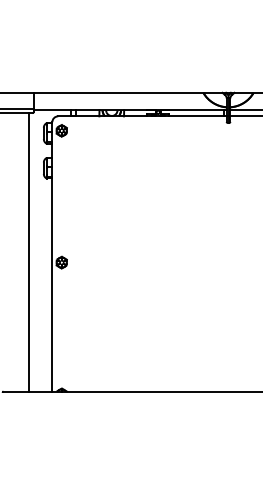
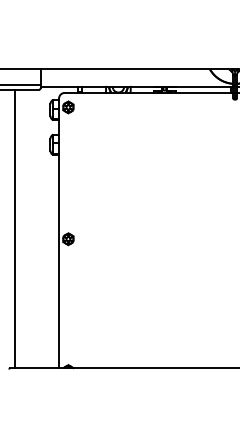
line: (29, 252) -> (15, 229), moved

